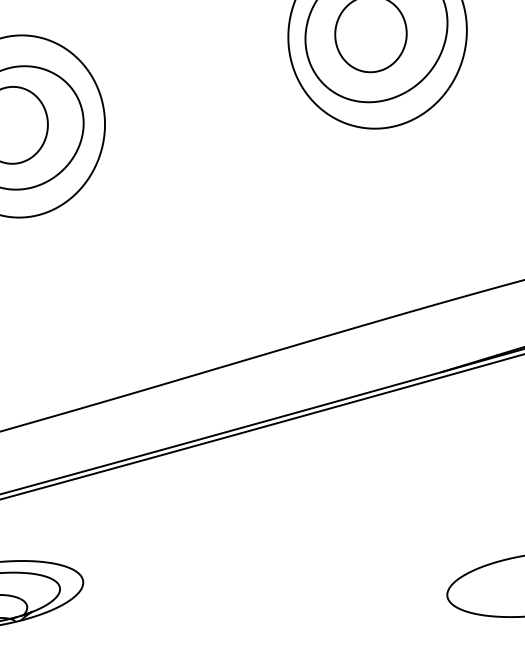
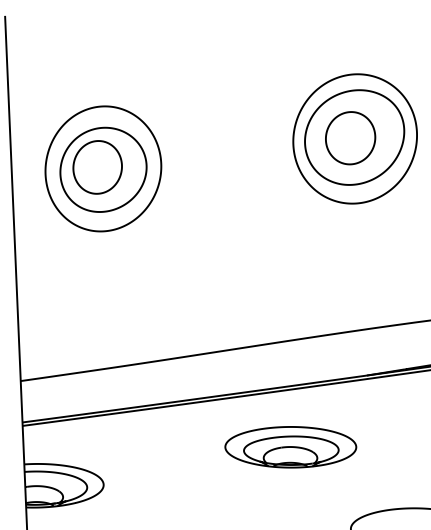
part: (344, 490) -> (290, 447), added

